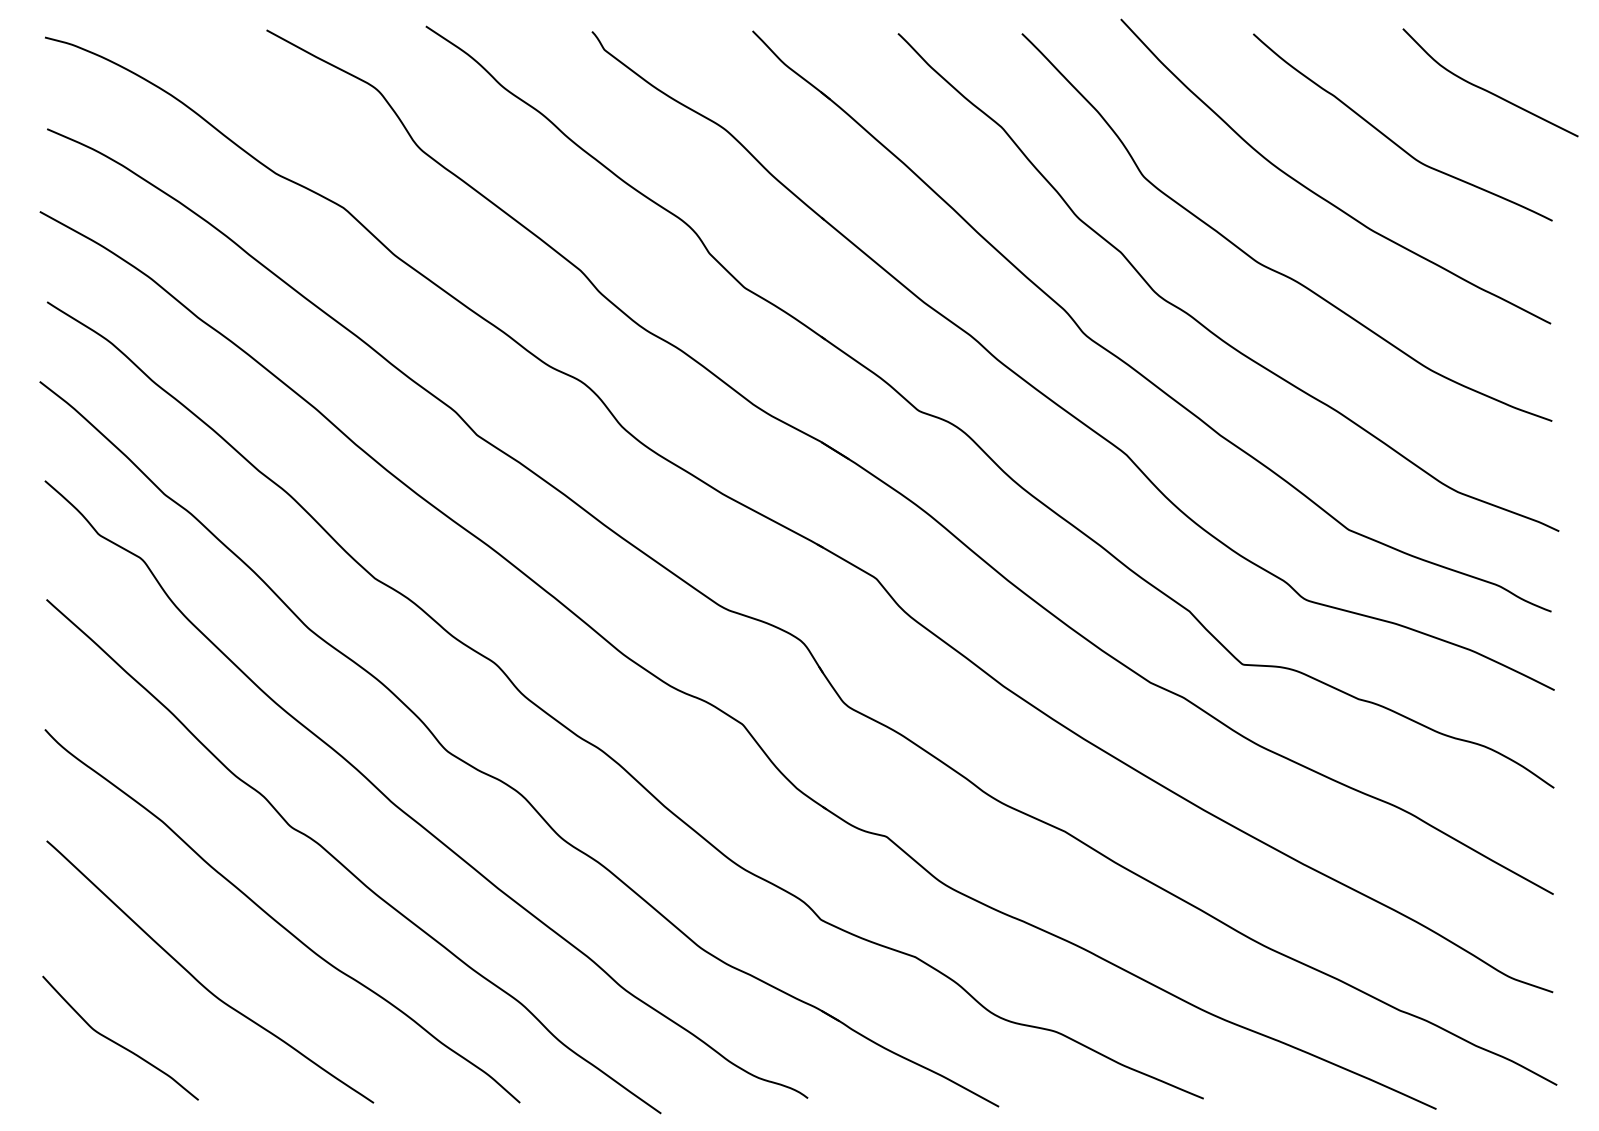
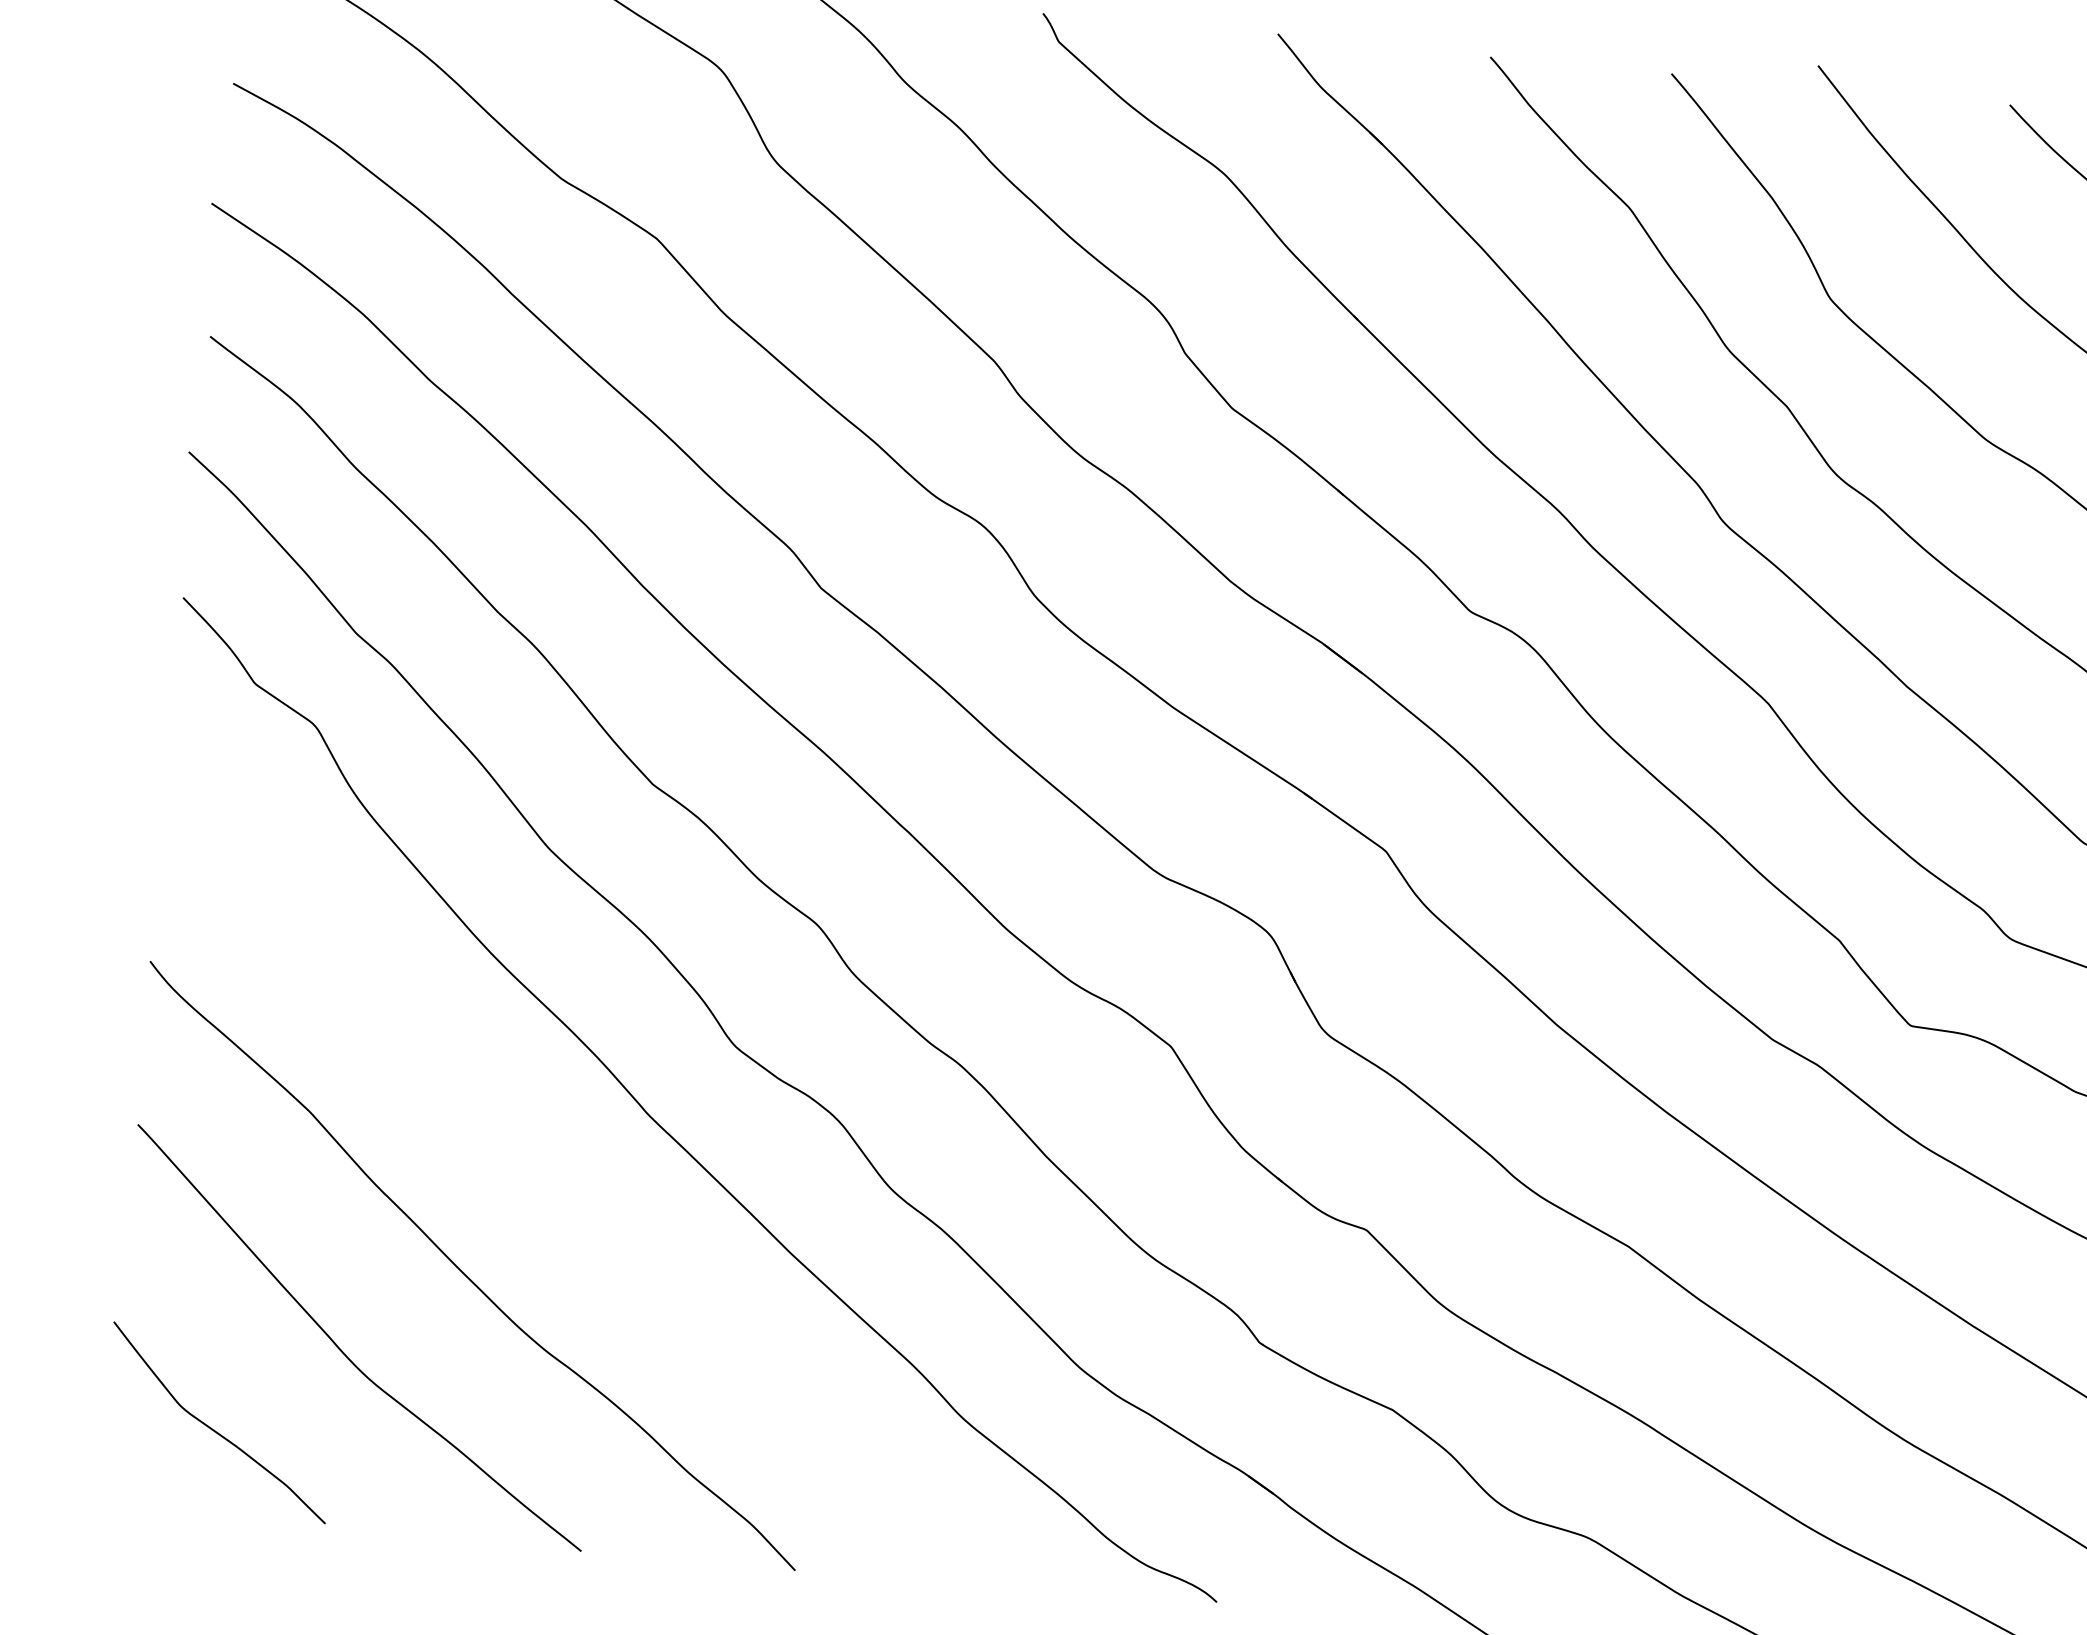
curve: (344, 865) -> (570, 1200), removed

